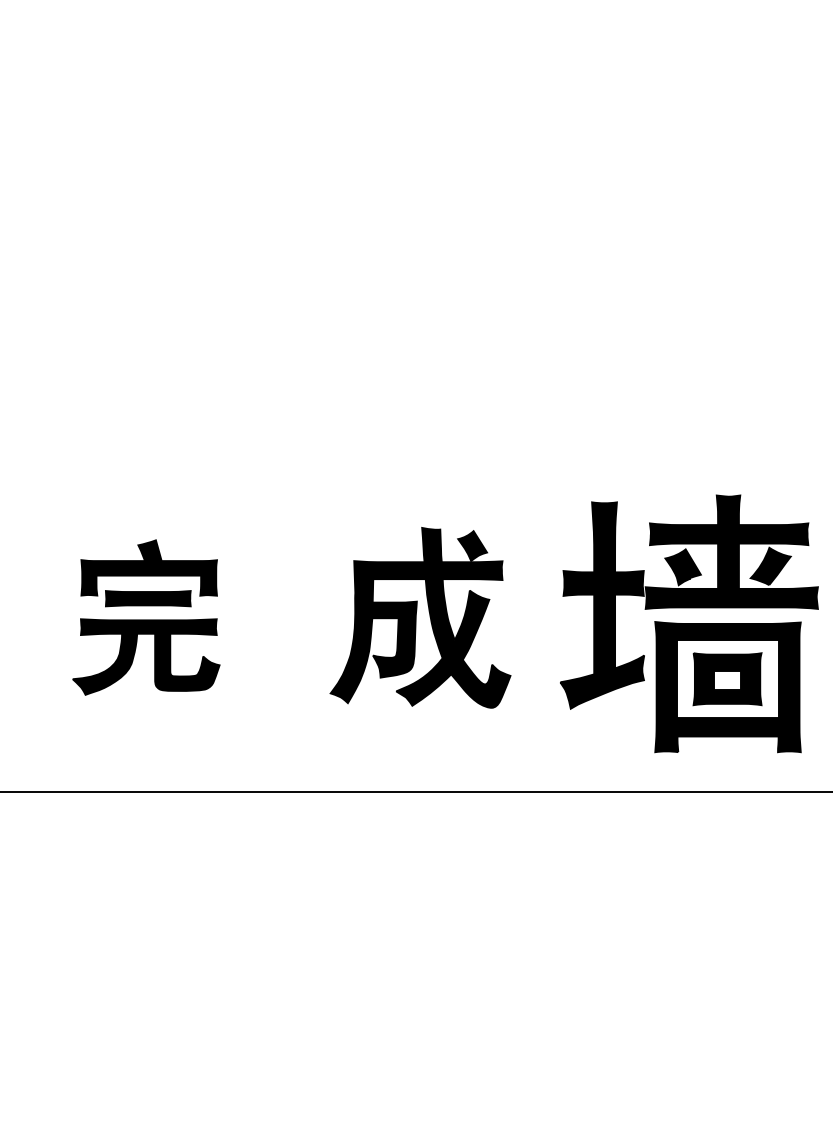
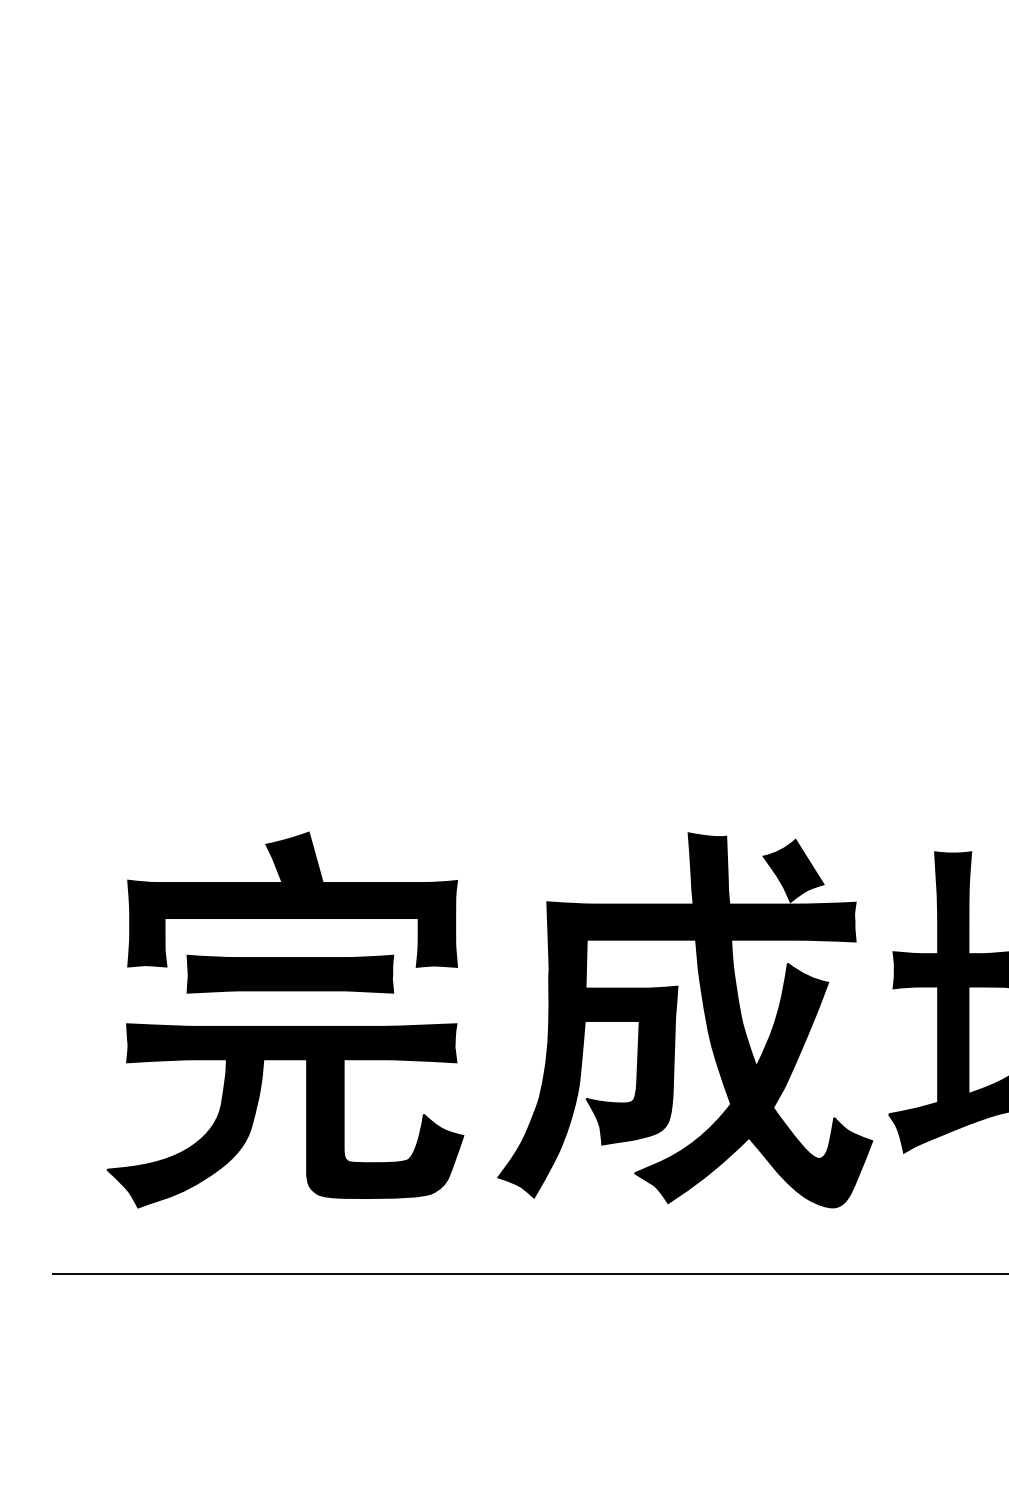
part: (146, 617) -> (285, 1019), size x1.67
part: (420, 617) -> (685, 1019), size x1.43

